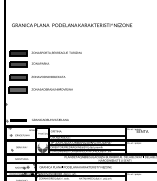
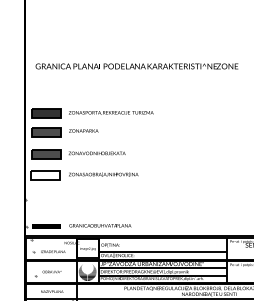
fill: (17, 89) -> (45, 174), removed

